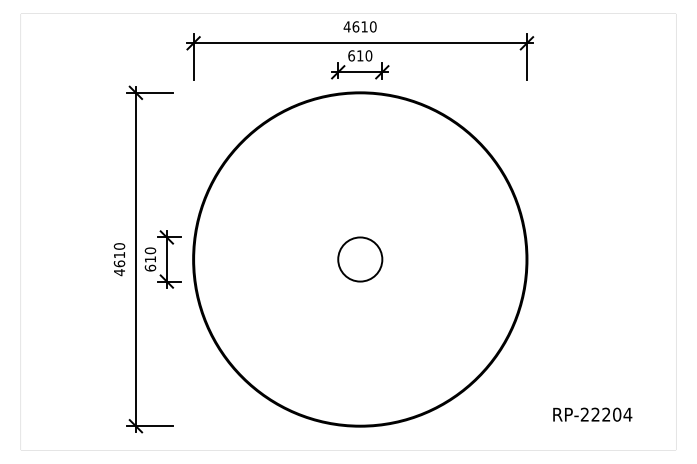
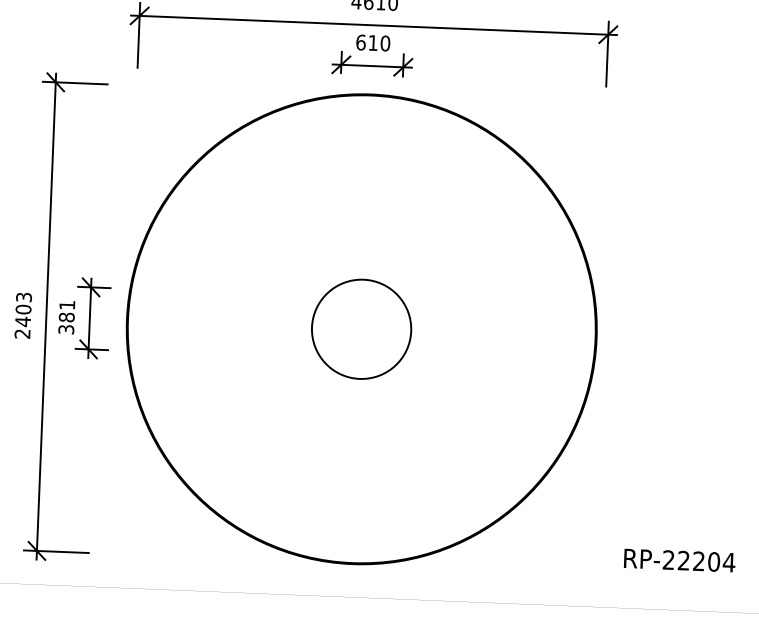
text: (119, 259) -> (23, 315), 4610 -> 2403
text: (150, 259) -> (66, 317), 610 -> 381
circle: (360, 259) -> (362, 329), size x1.6

